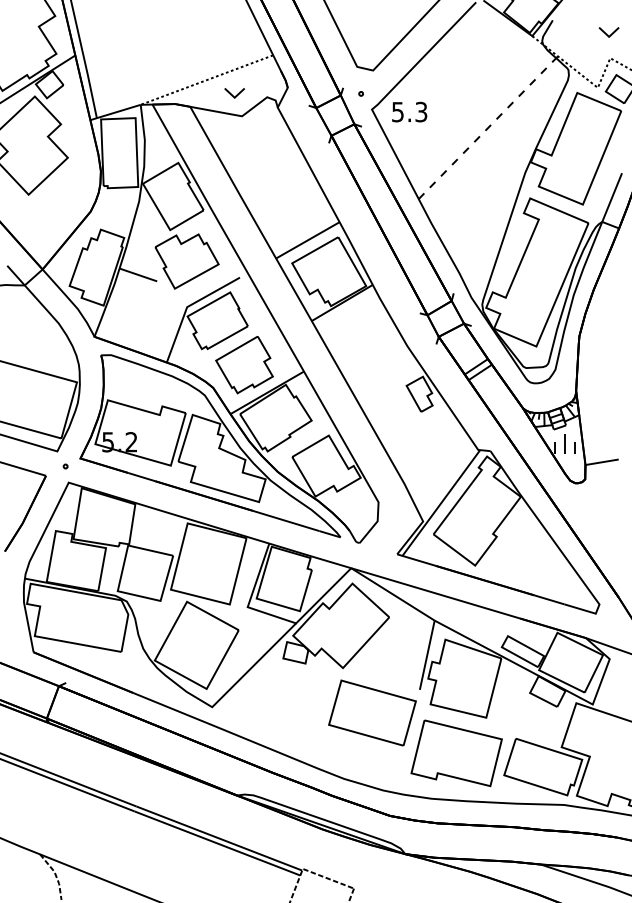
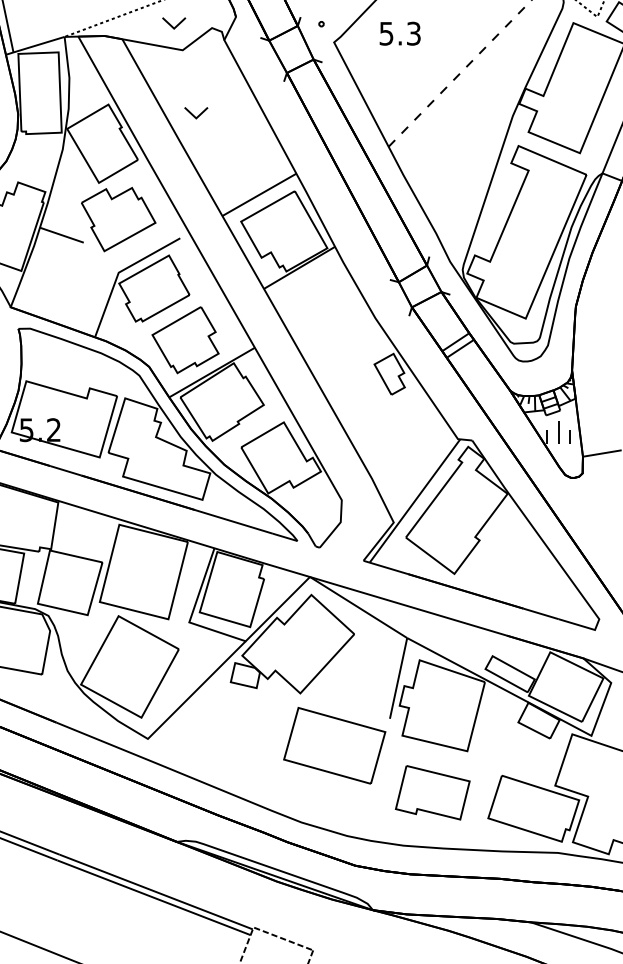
text: (409, 111) -> (400, 33), moved
part: (253, 170) -> (196, 113), added
part: (456, 753) -> (432, 792), size x0.7

